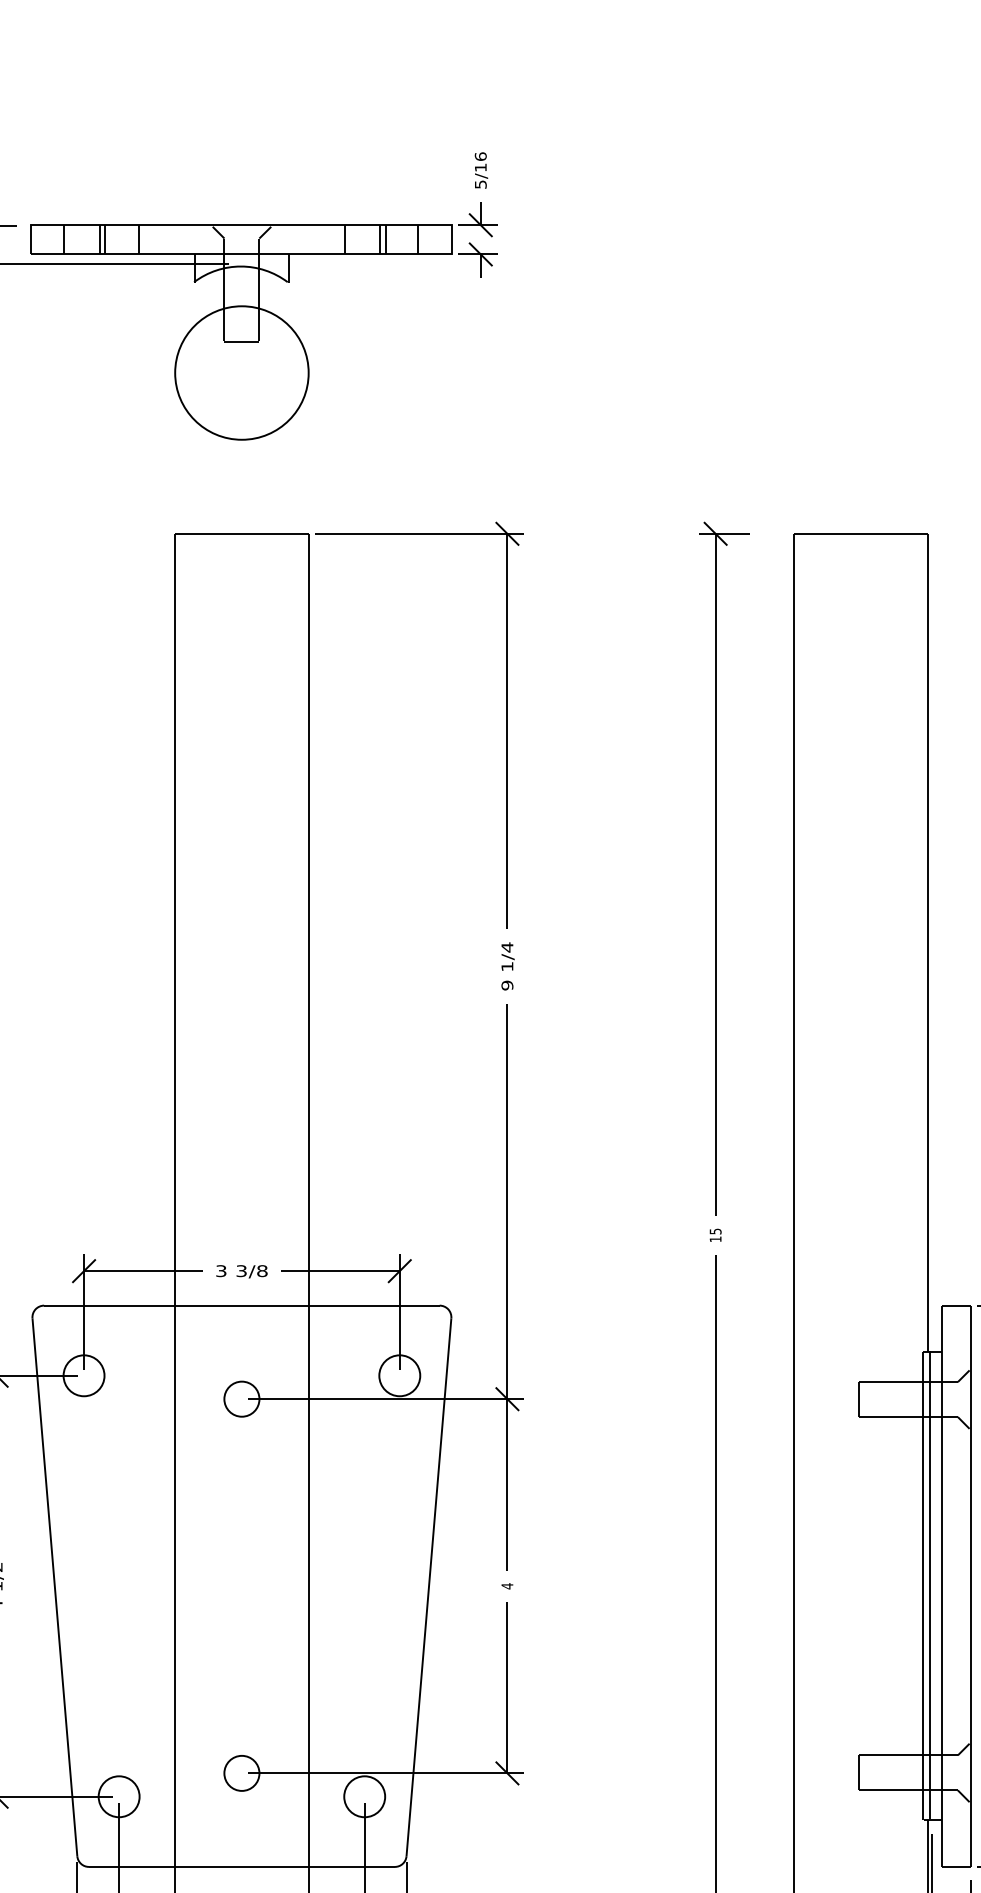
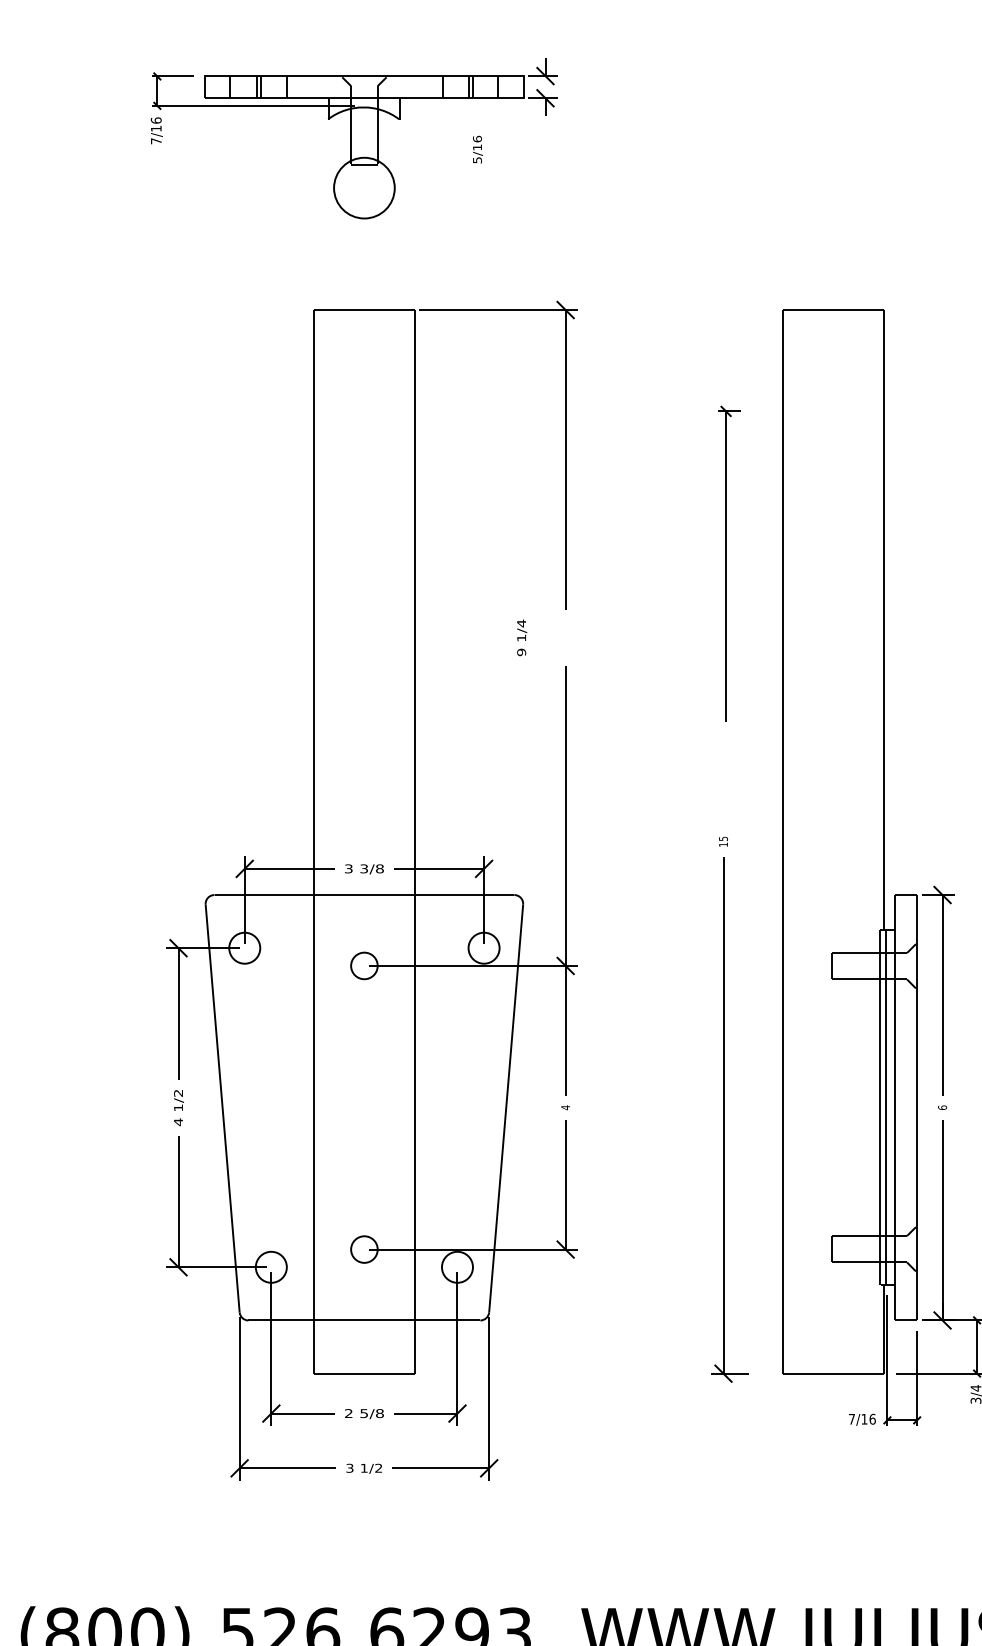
text: (480, 170) -> (477, 149), moved
circle: (242, 372) -> (364, 187), size x0.6
part: (723, 868) -> (729, 563), size x0.6
text: (508, 965) -> (522, 637), moved

